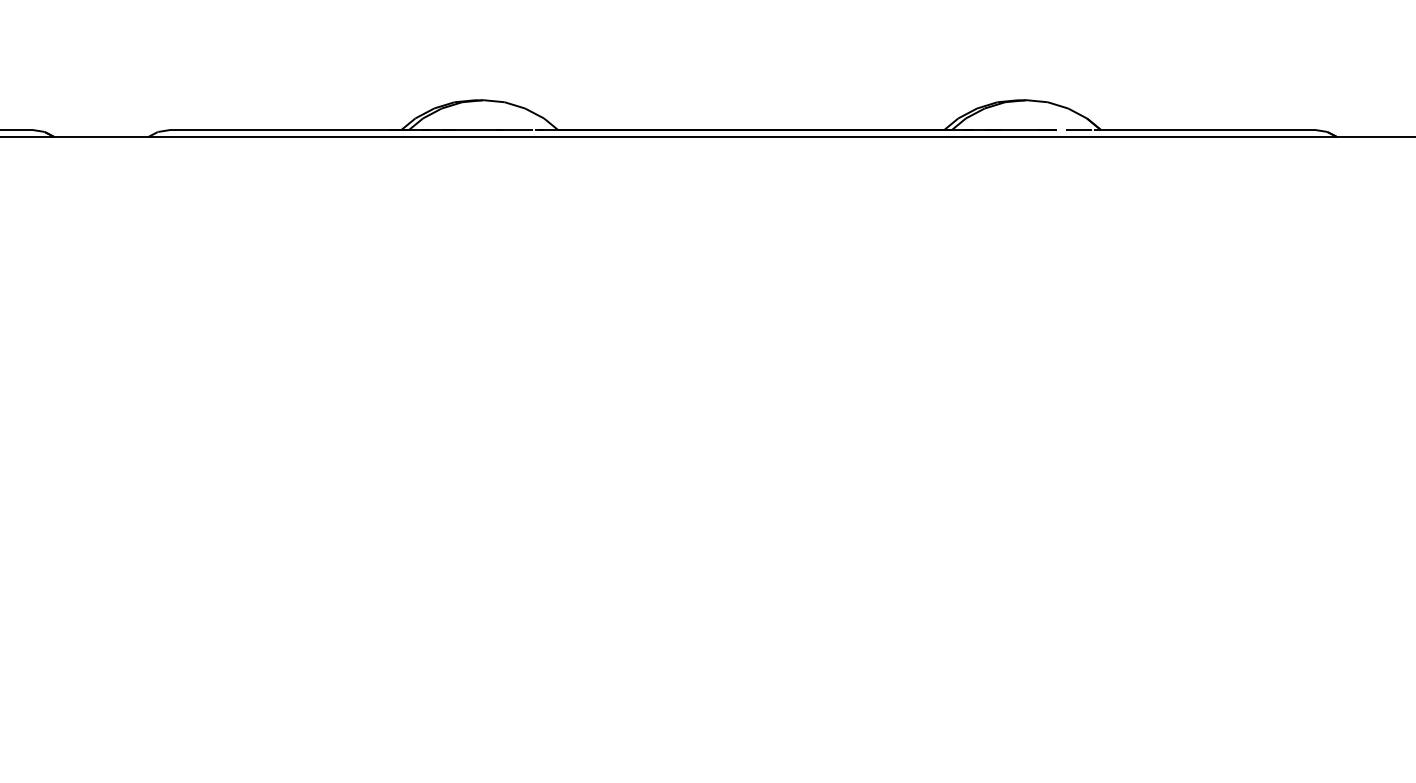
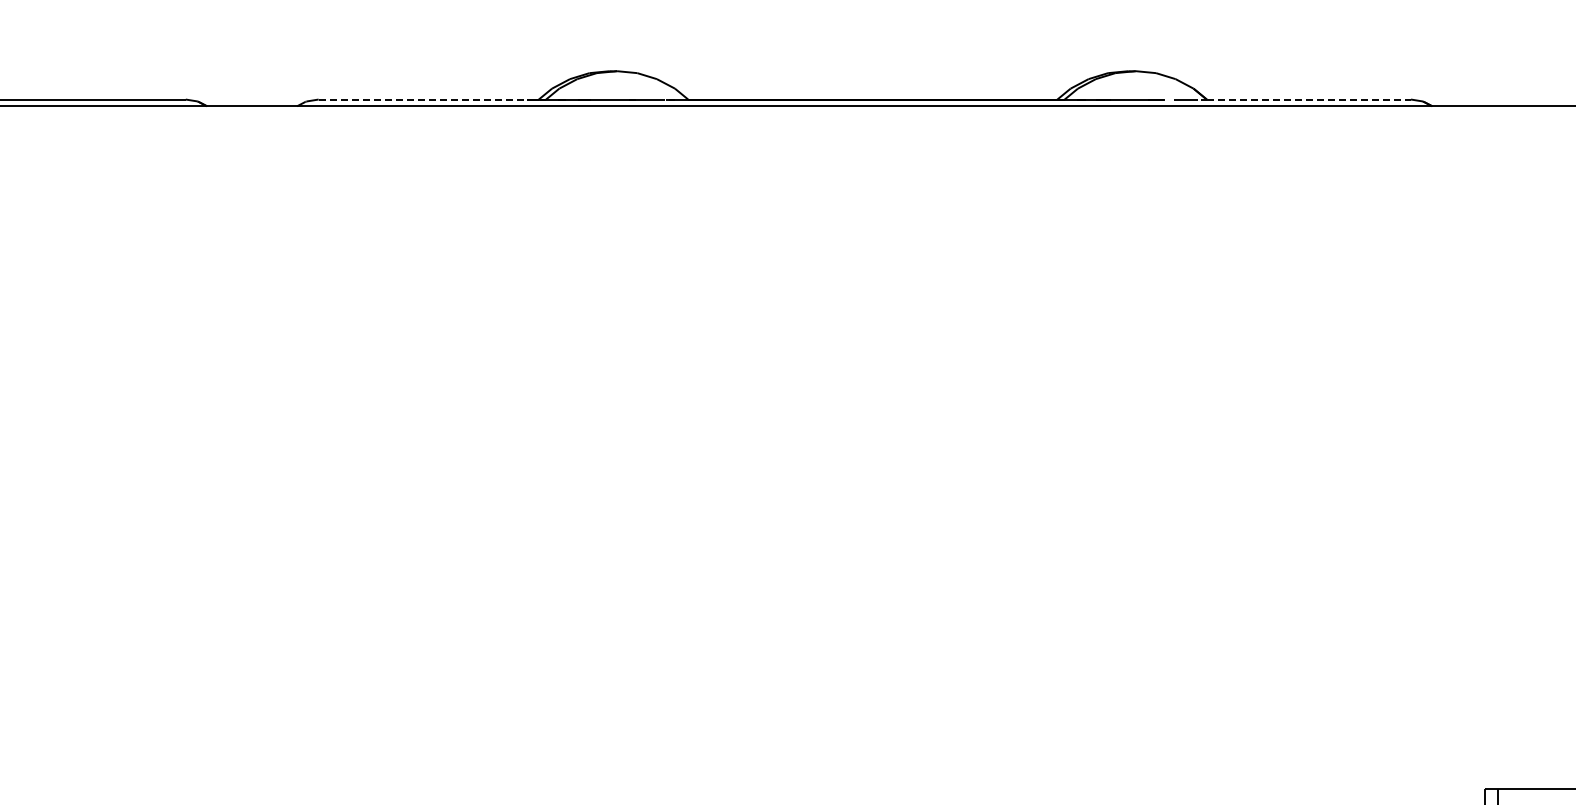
line: (287, 129) -> (429, 99), solid -> dashed
line: (1208, 129) -> (1309, 99), solid -> dashed

